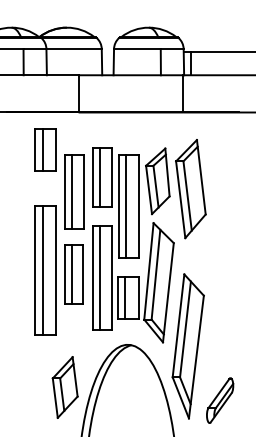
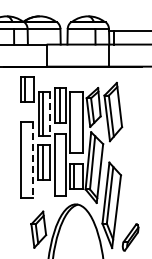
line: (83, 191) -> (49, 113), solid -> dashed
line: (125, 205) -> (74, 121), removed
line: (42, 270) -> (25, 160), removed
line: (56, 270) -> (33, 160), solid -> dashed
line: (100, 277) -> (59, 164), removed

